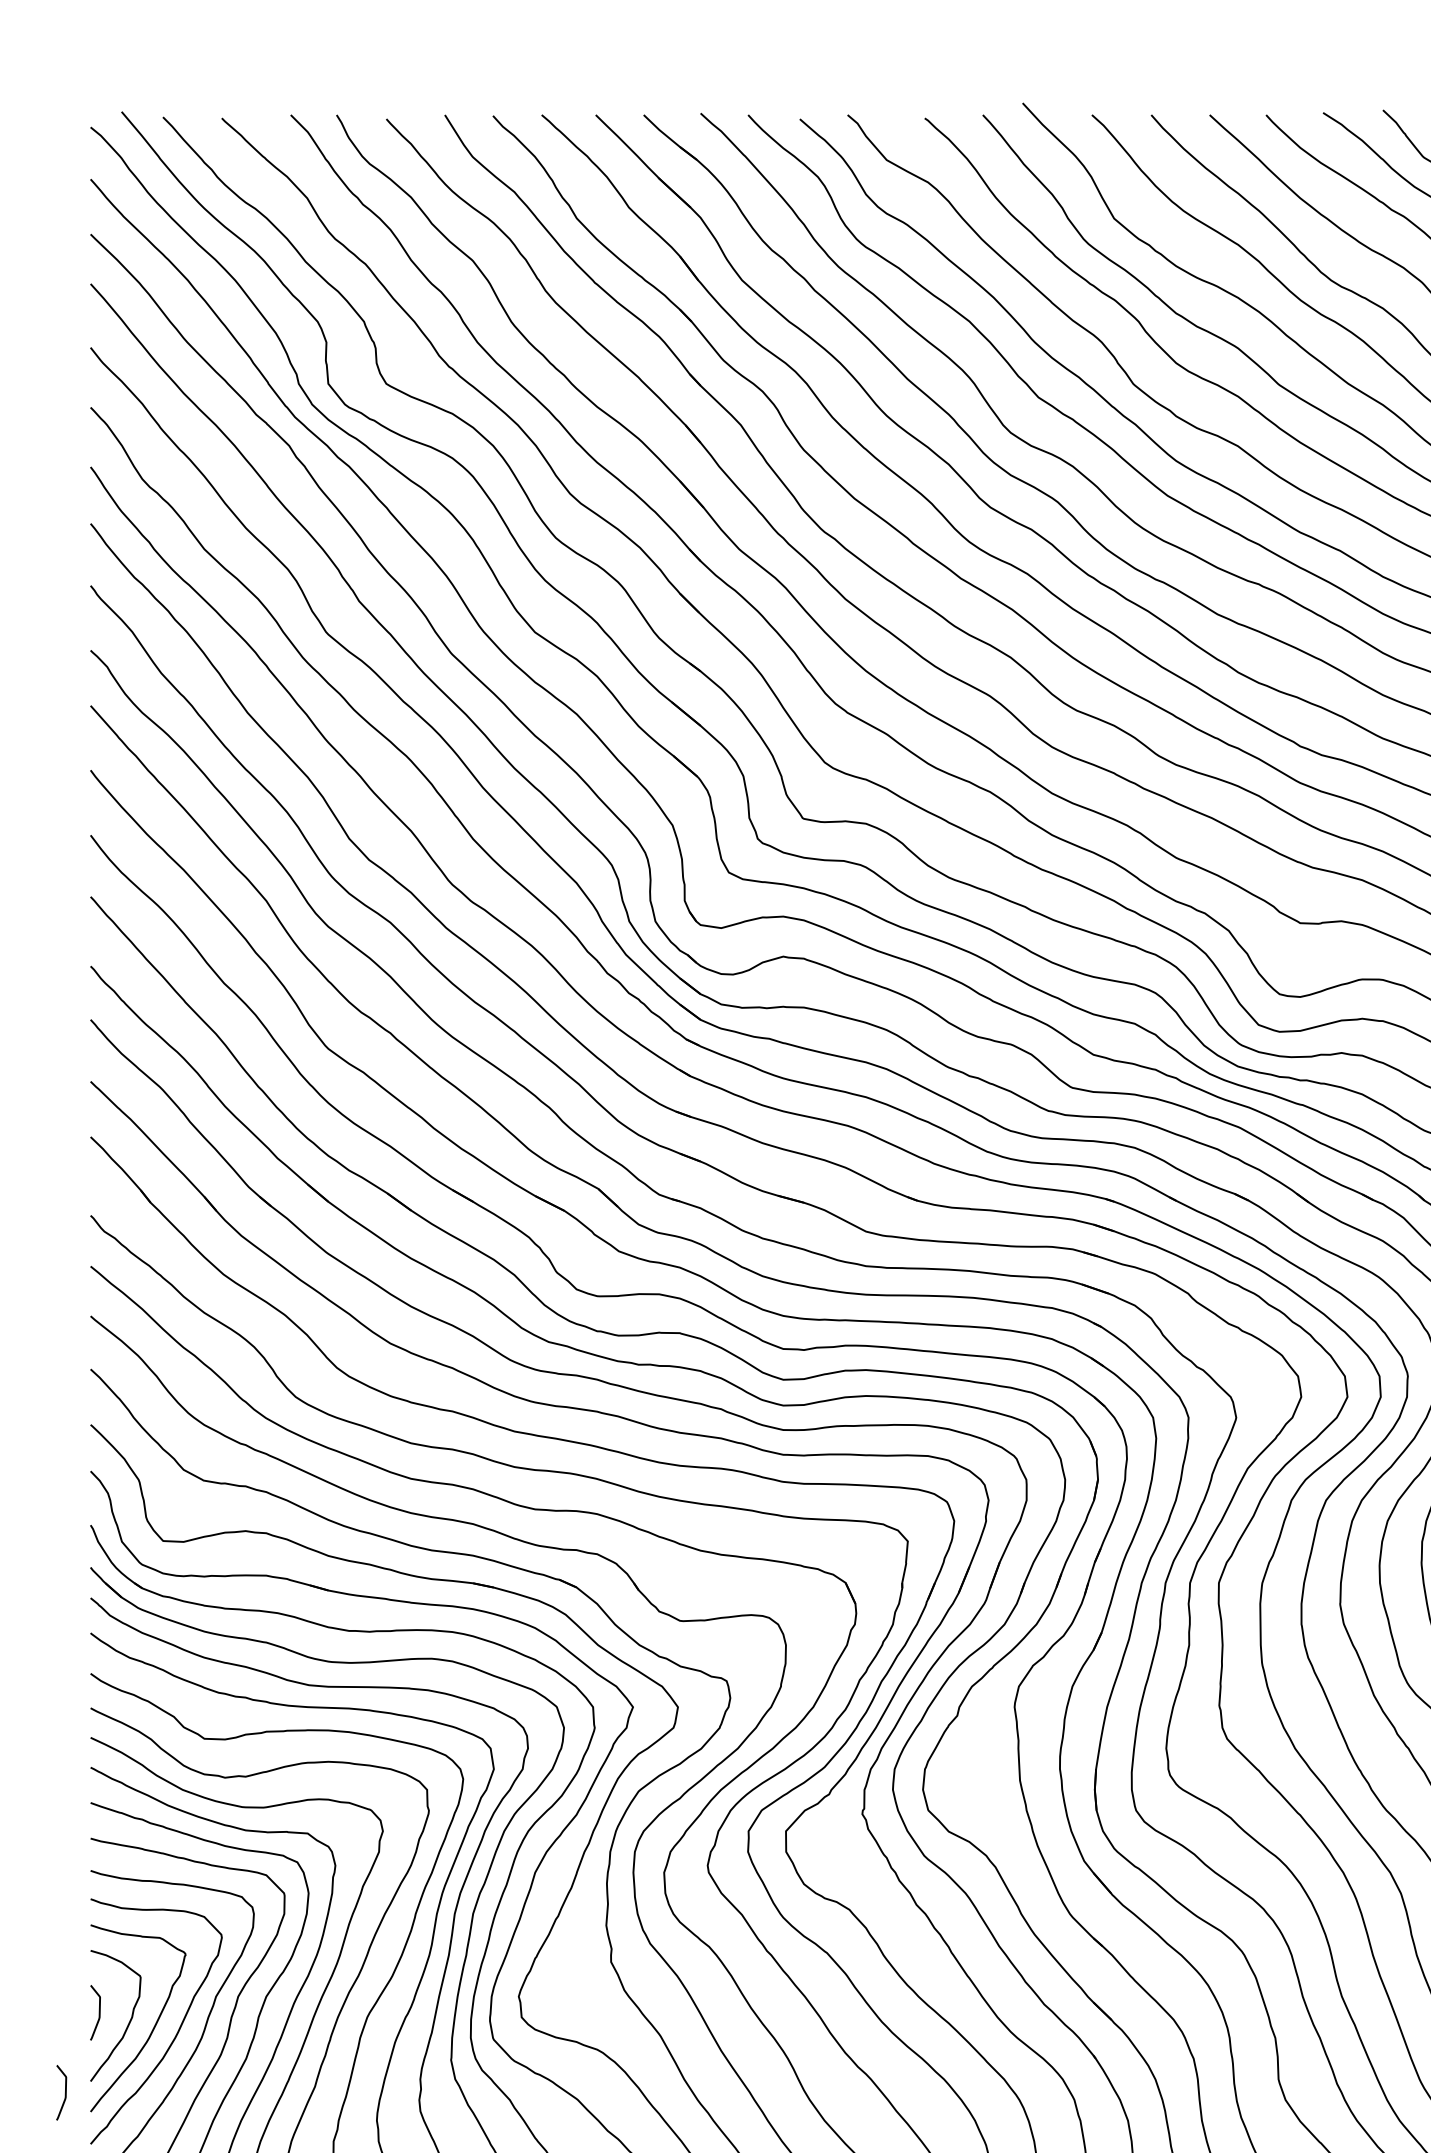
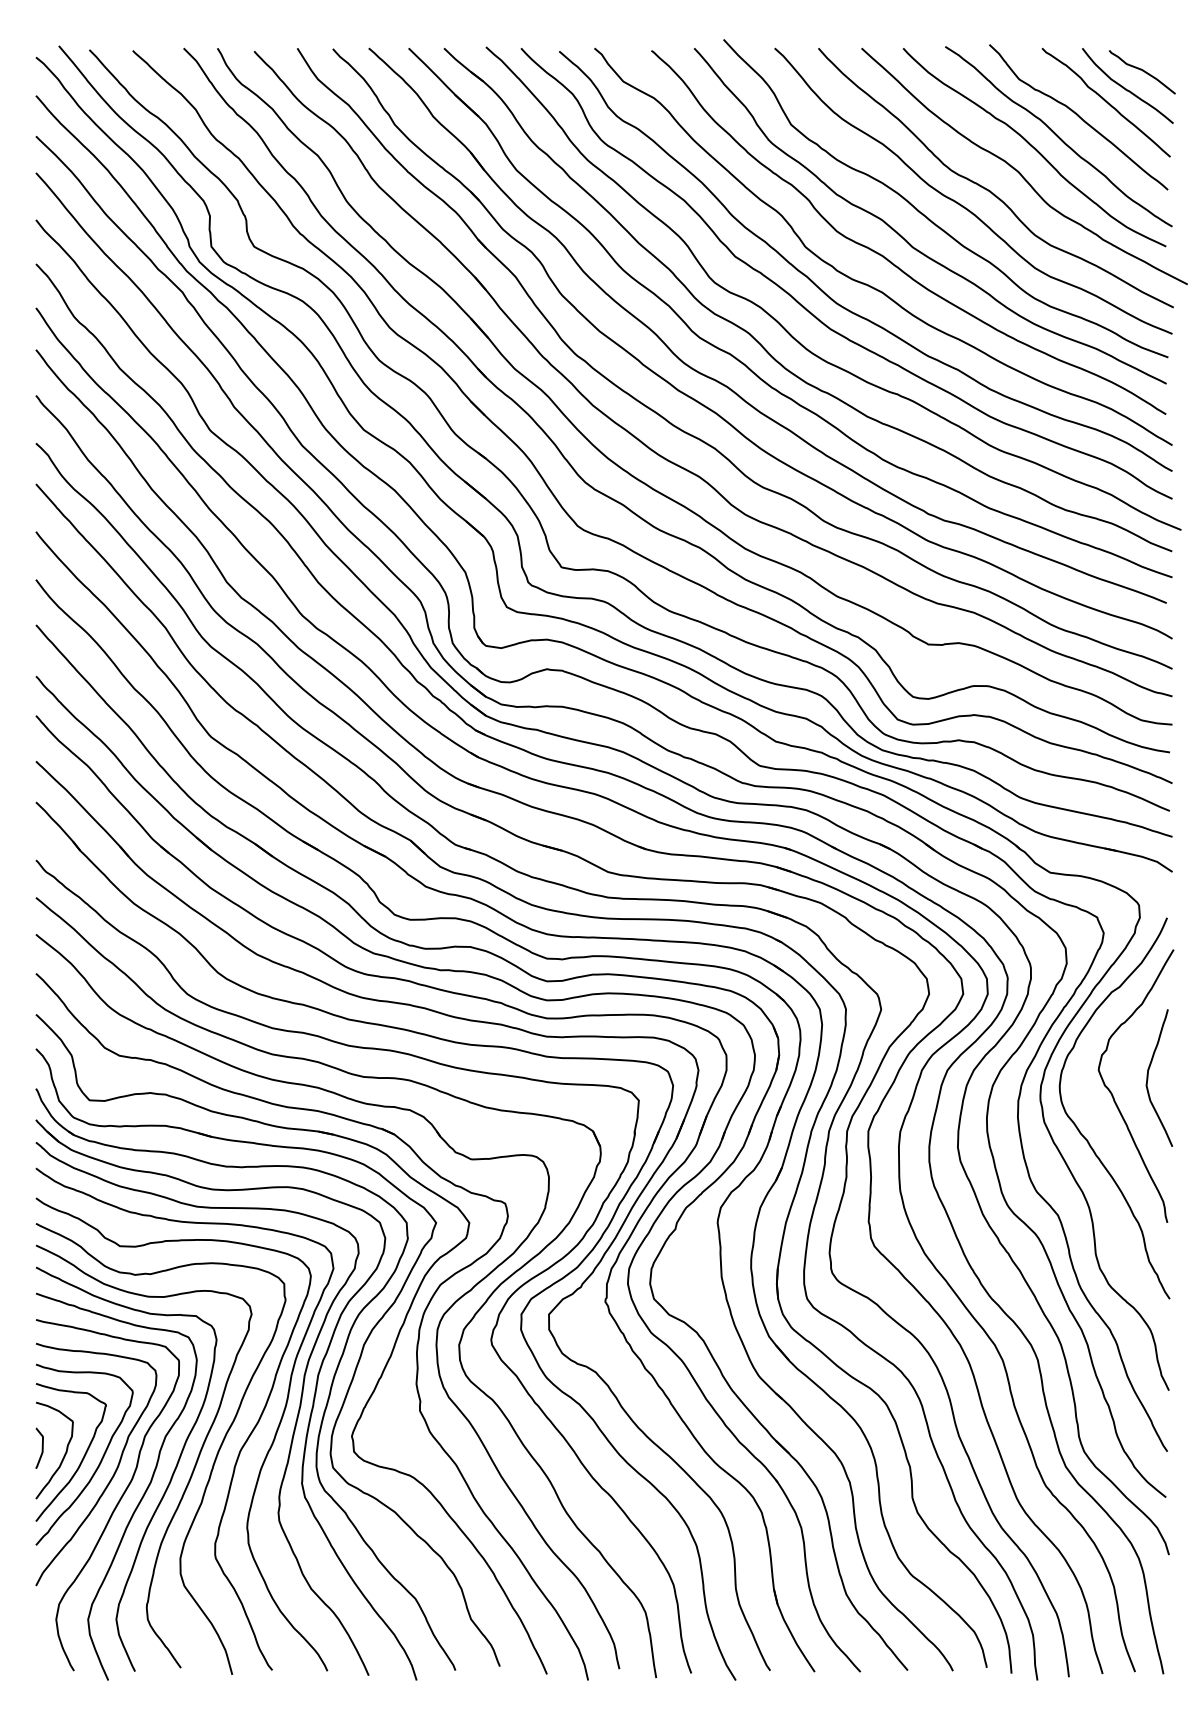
curve: (64, 2091) -> (16, 1506), removed

